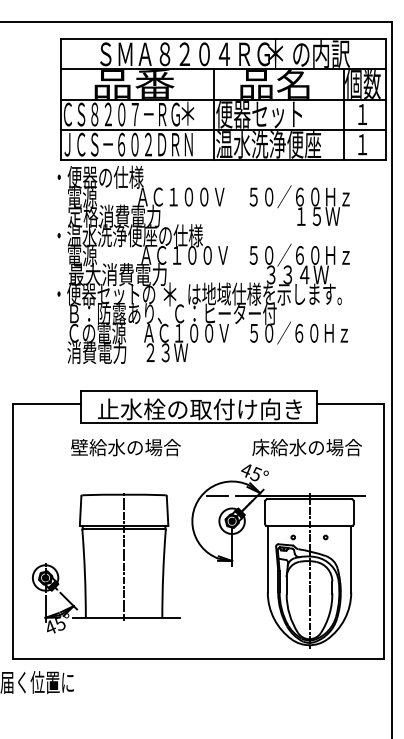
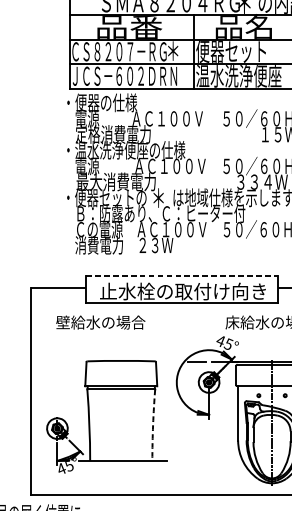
line: (198, 390) -> (181, 276), solid -> dashed
text: (125, 447) -> (100, 322), moved
line: (124, 557) -> (121, 411), removed
arc: (163, 573) -> (153, 424), solid -> dashed

